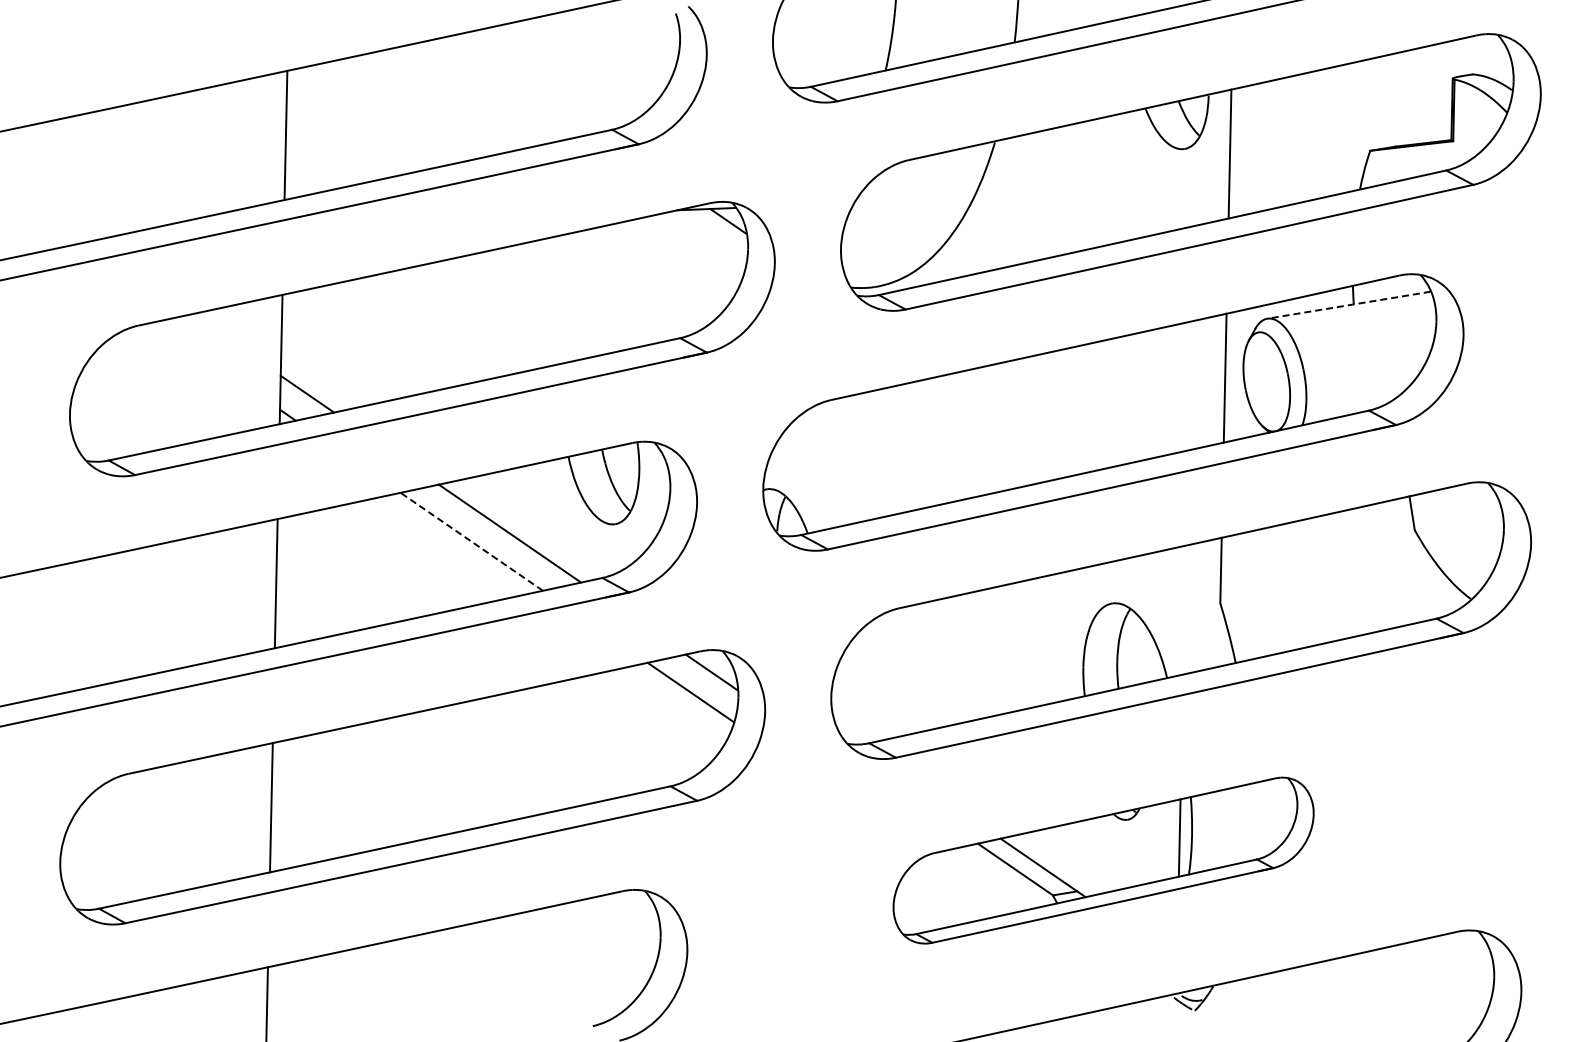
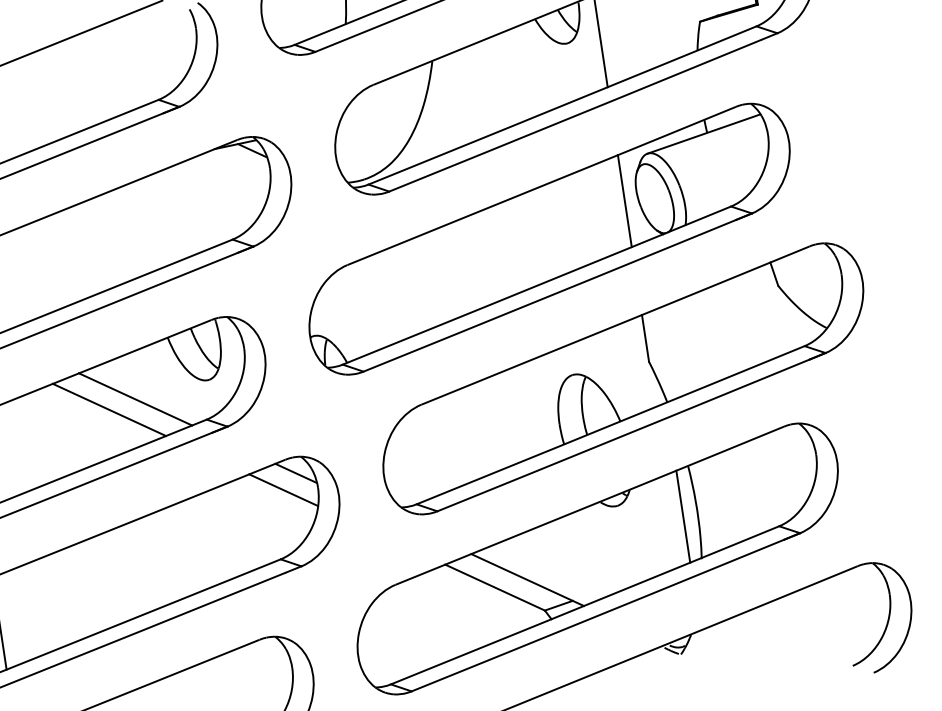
line: (1348, 305) -> (703, 134), dashed -> solid
line: (471, 541) -> (109, 409), dashed -> solid
part: (1103, 860) -> (597, 558), size x1.67

